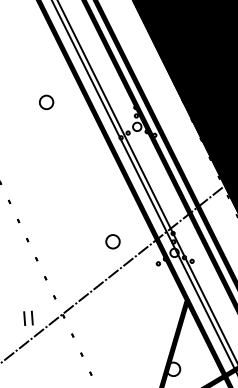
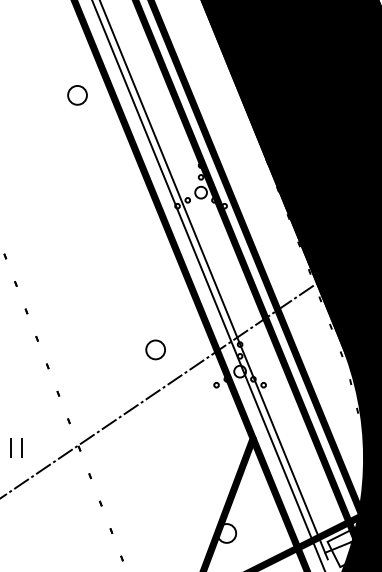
part: (46, 102) -> (77, 95), moved
part: (28, 318) -> (16, 447), moved

